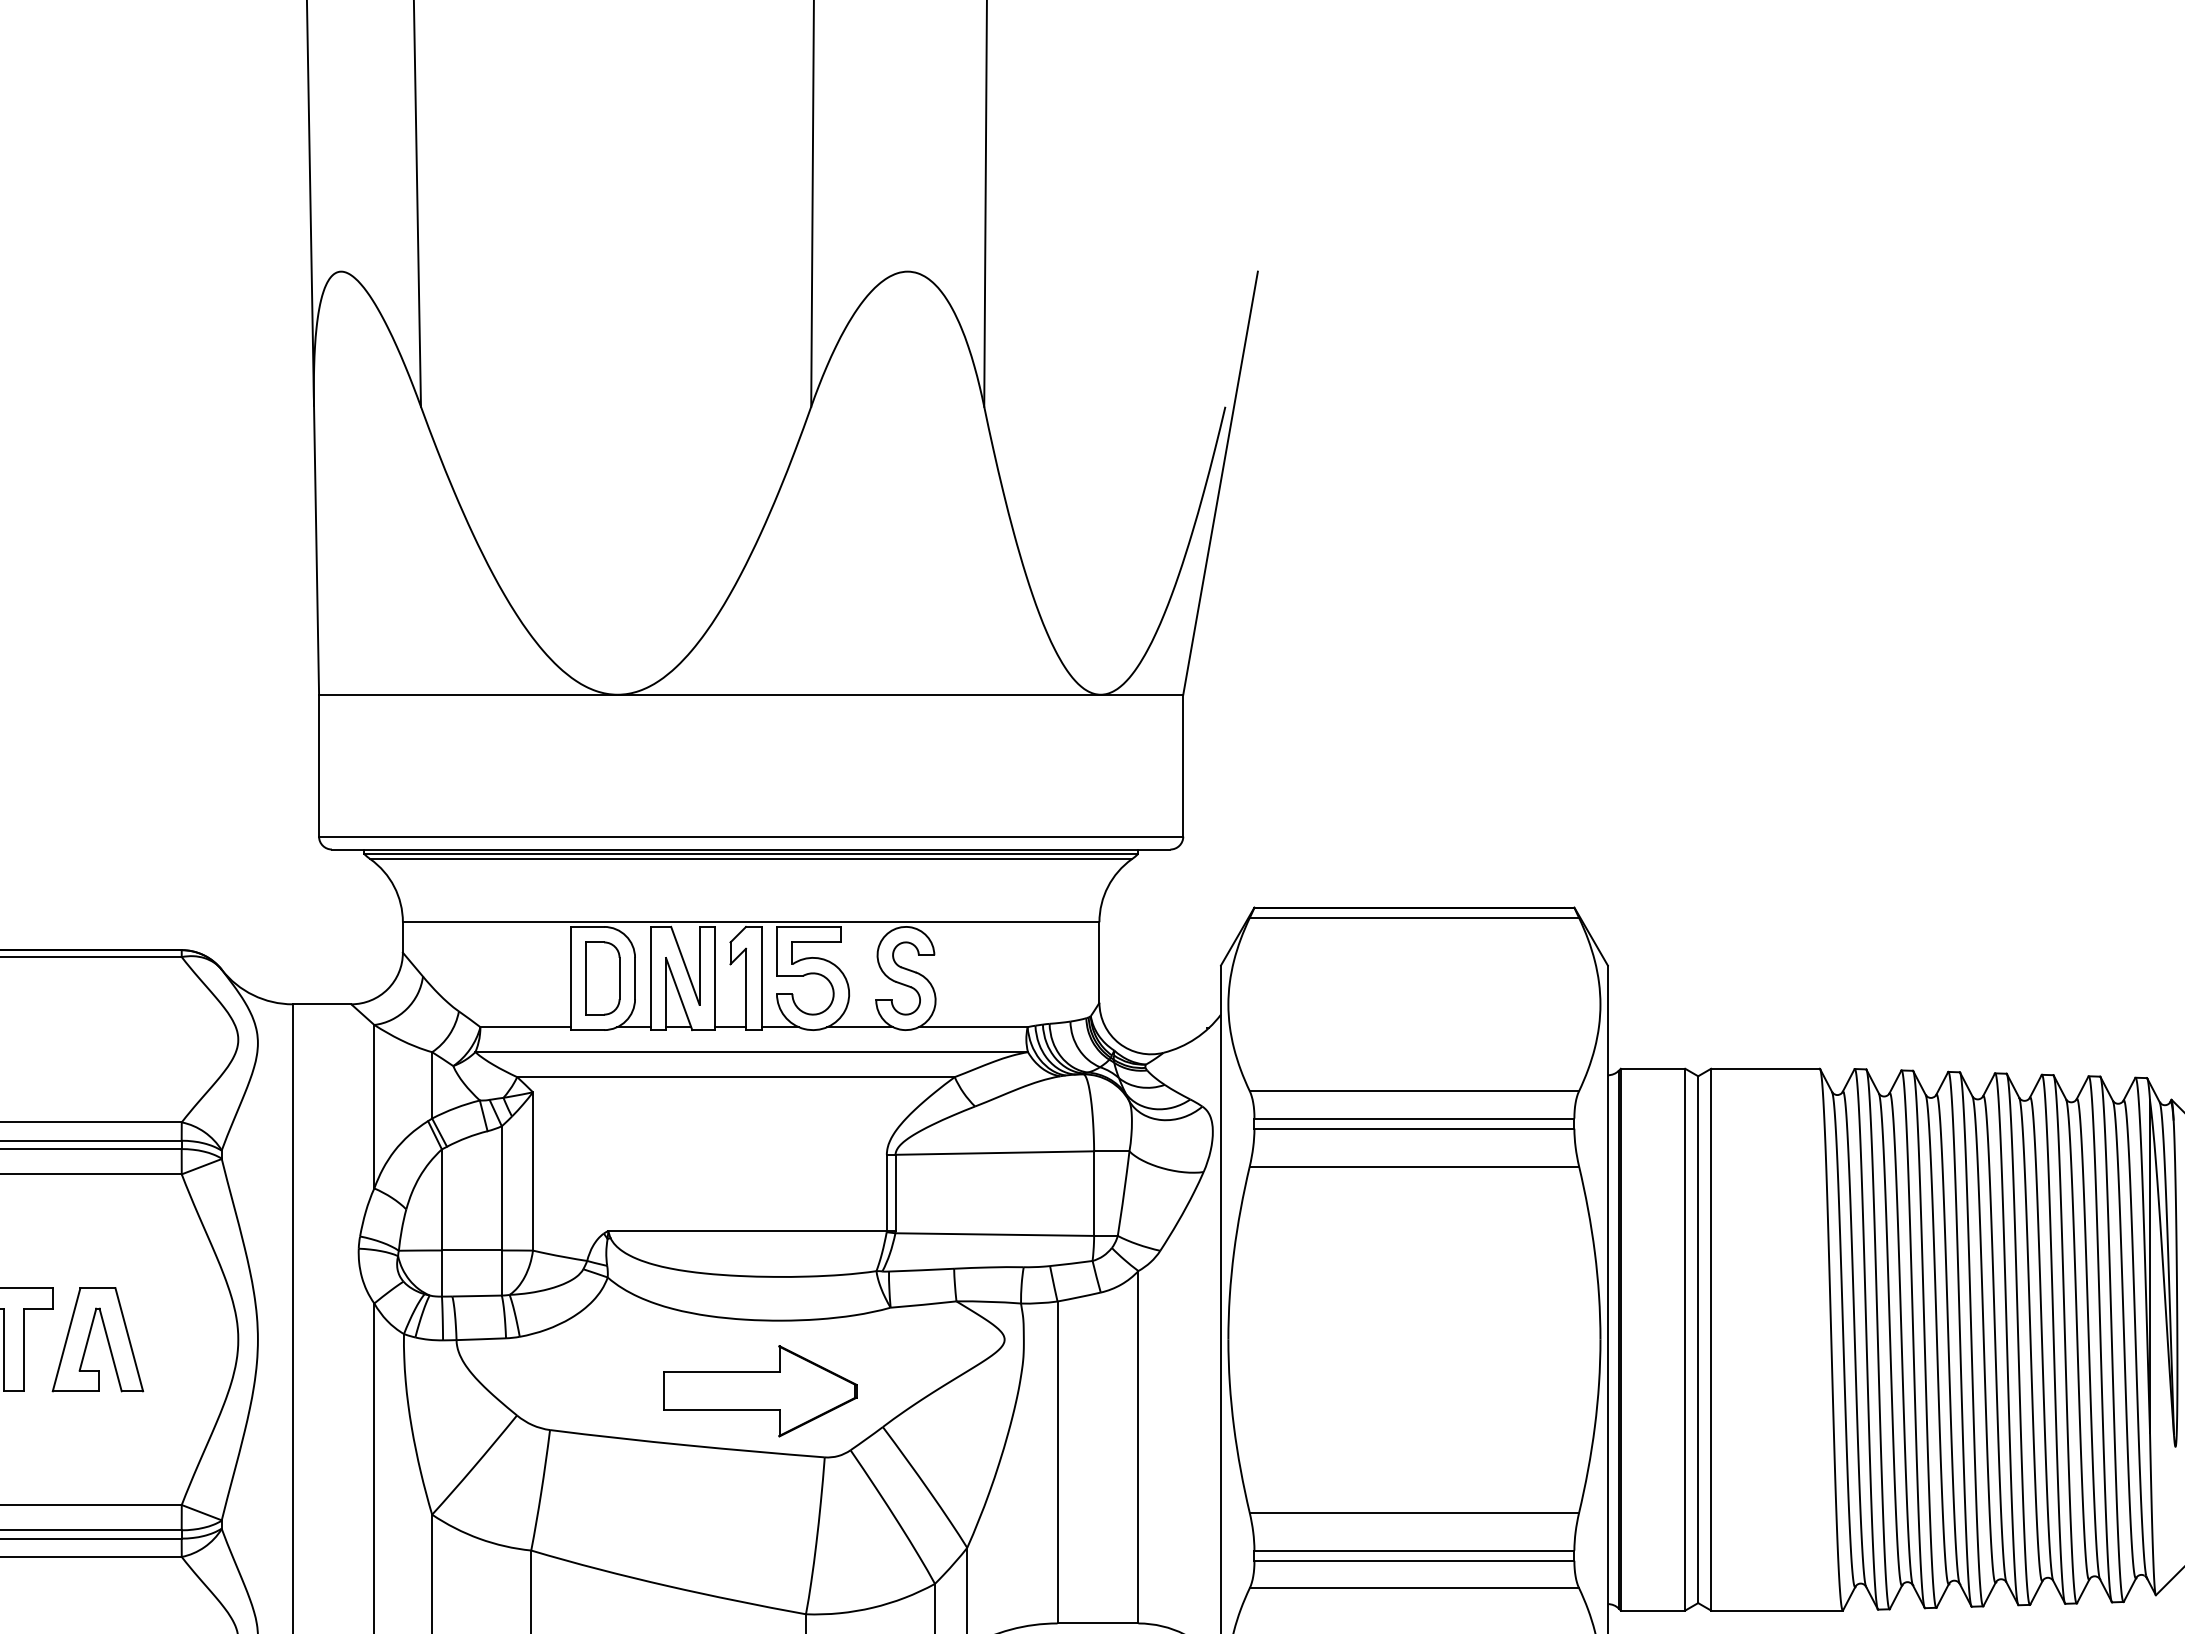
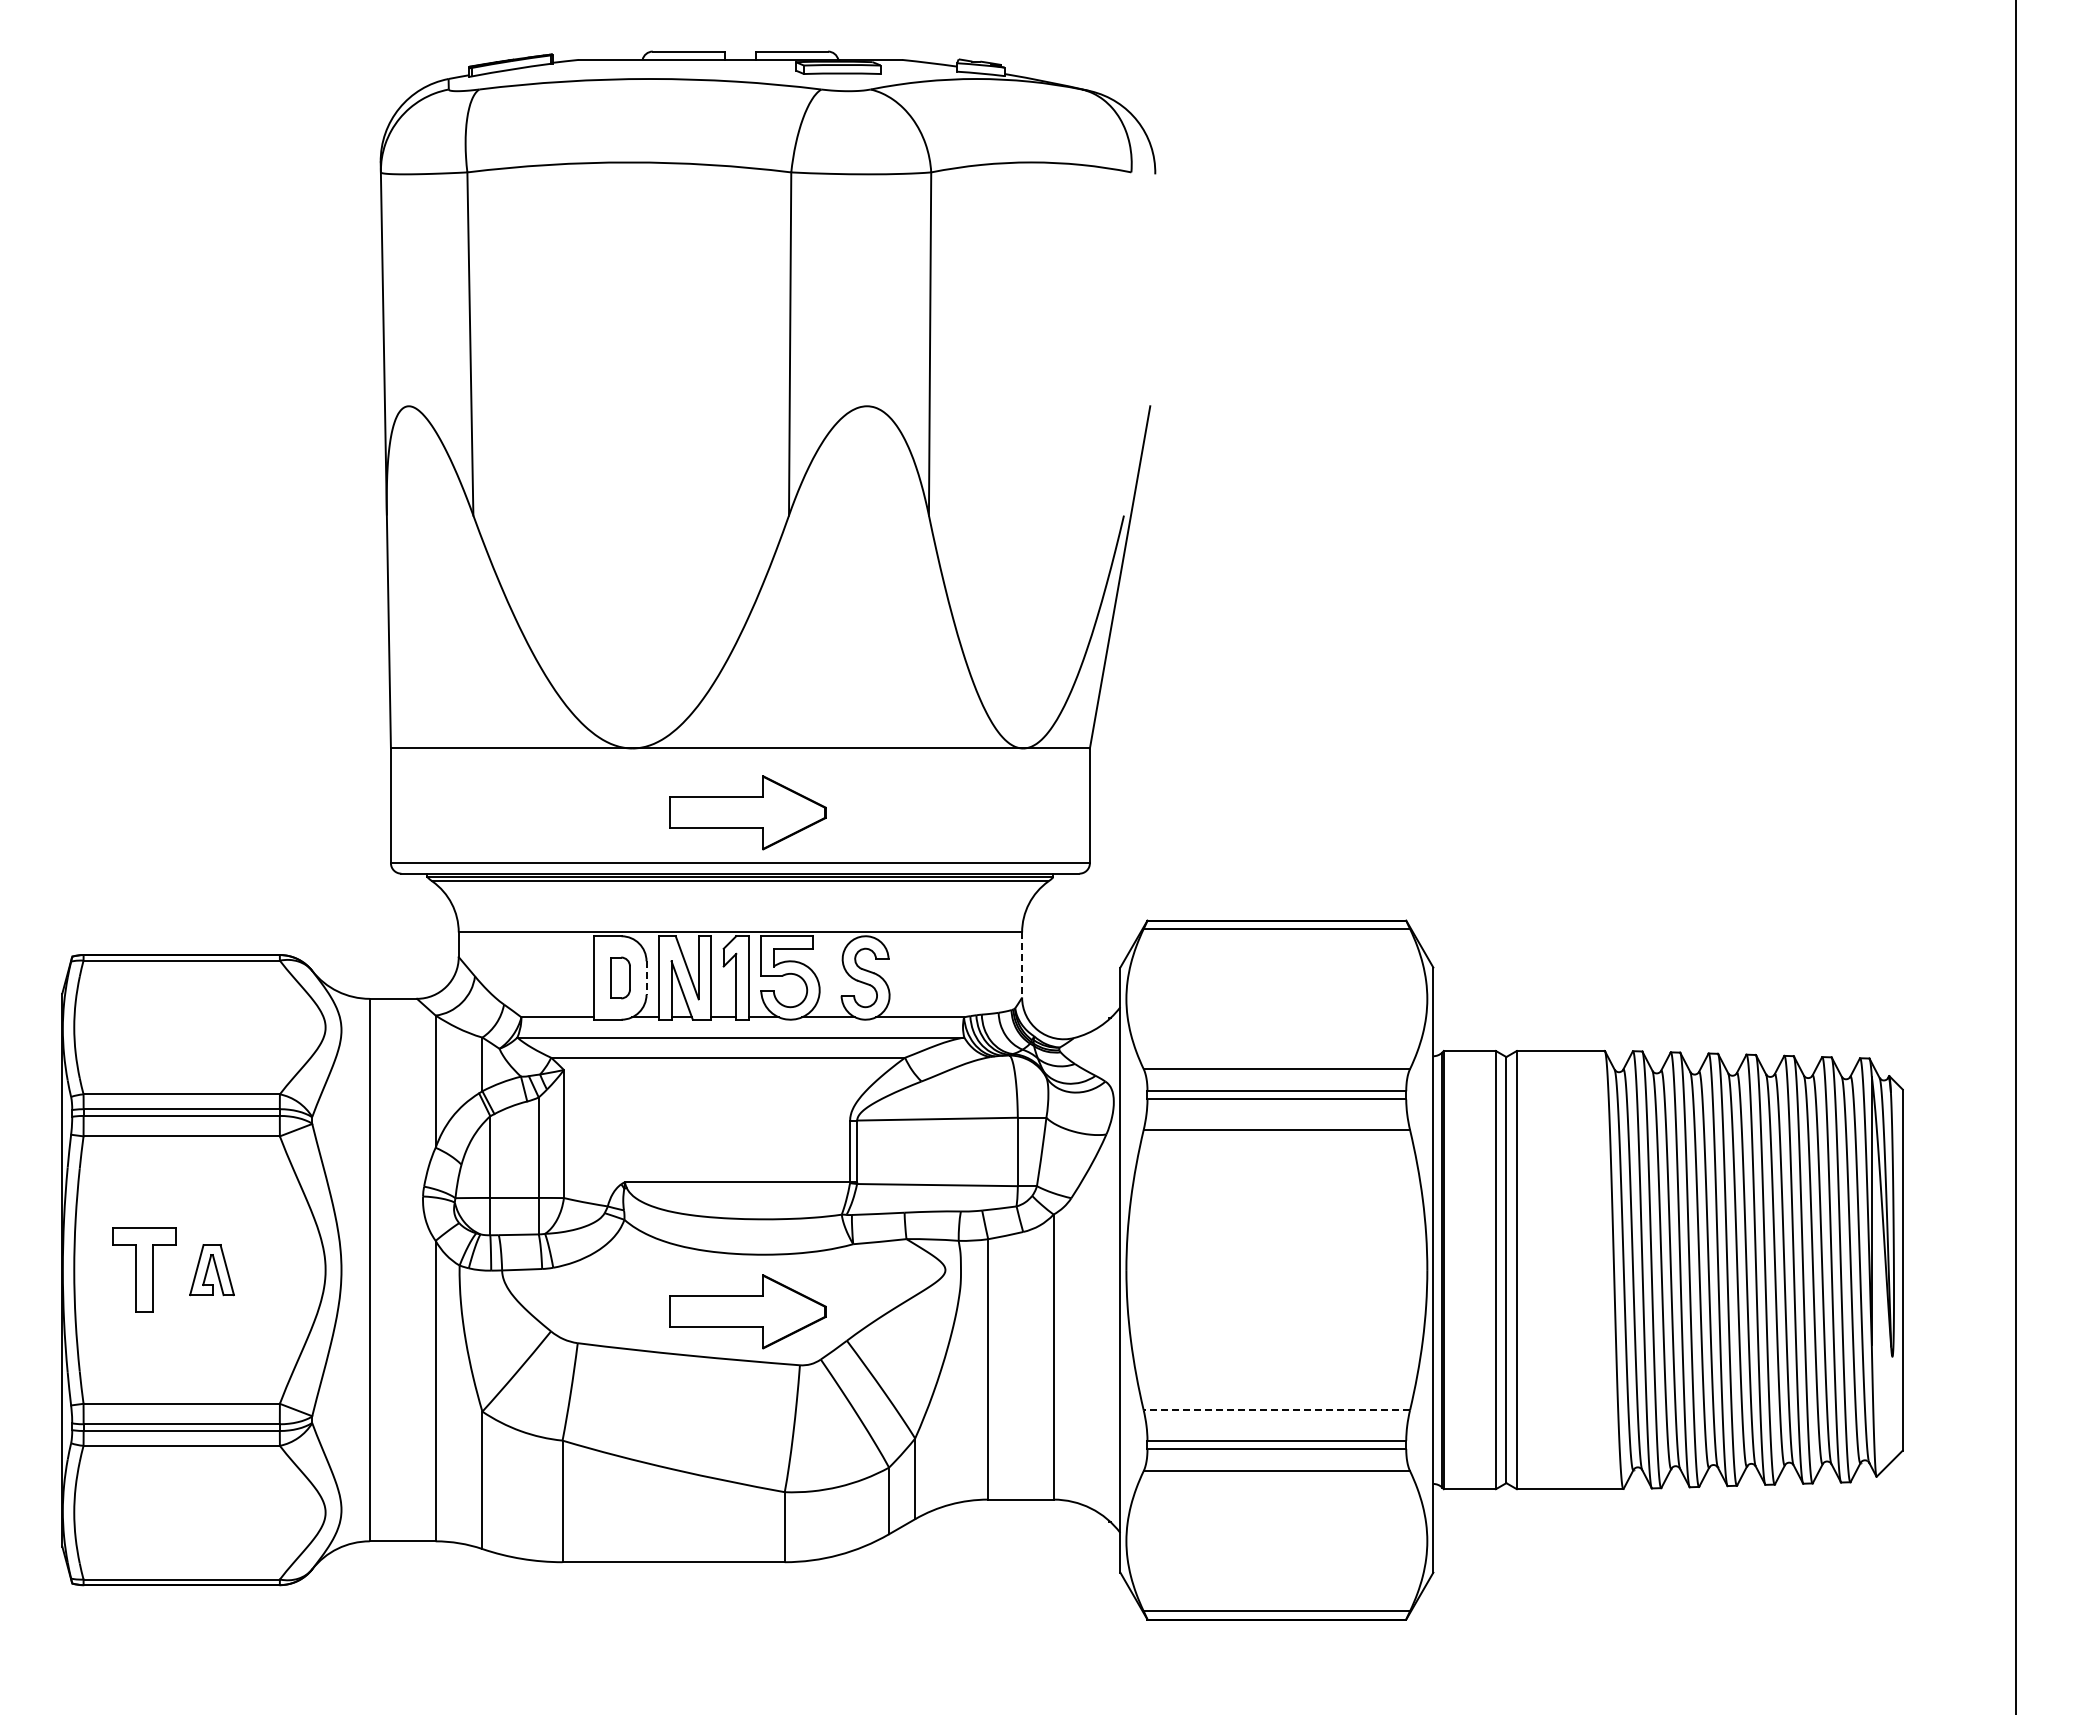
part: (759, 773) -> (747, 812), added
line: (1099, 963) -> (1022, 965), solid -> dashed
part: (602, 977) -> (620, 977), size x0.7
line: (635, 977) -> (646, 977), solid -> dashed
part: (97, 1338) -> (211, 1269), size x0.6
line: (1413, 1513) -> (1276, 1410), solid -> dashed

